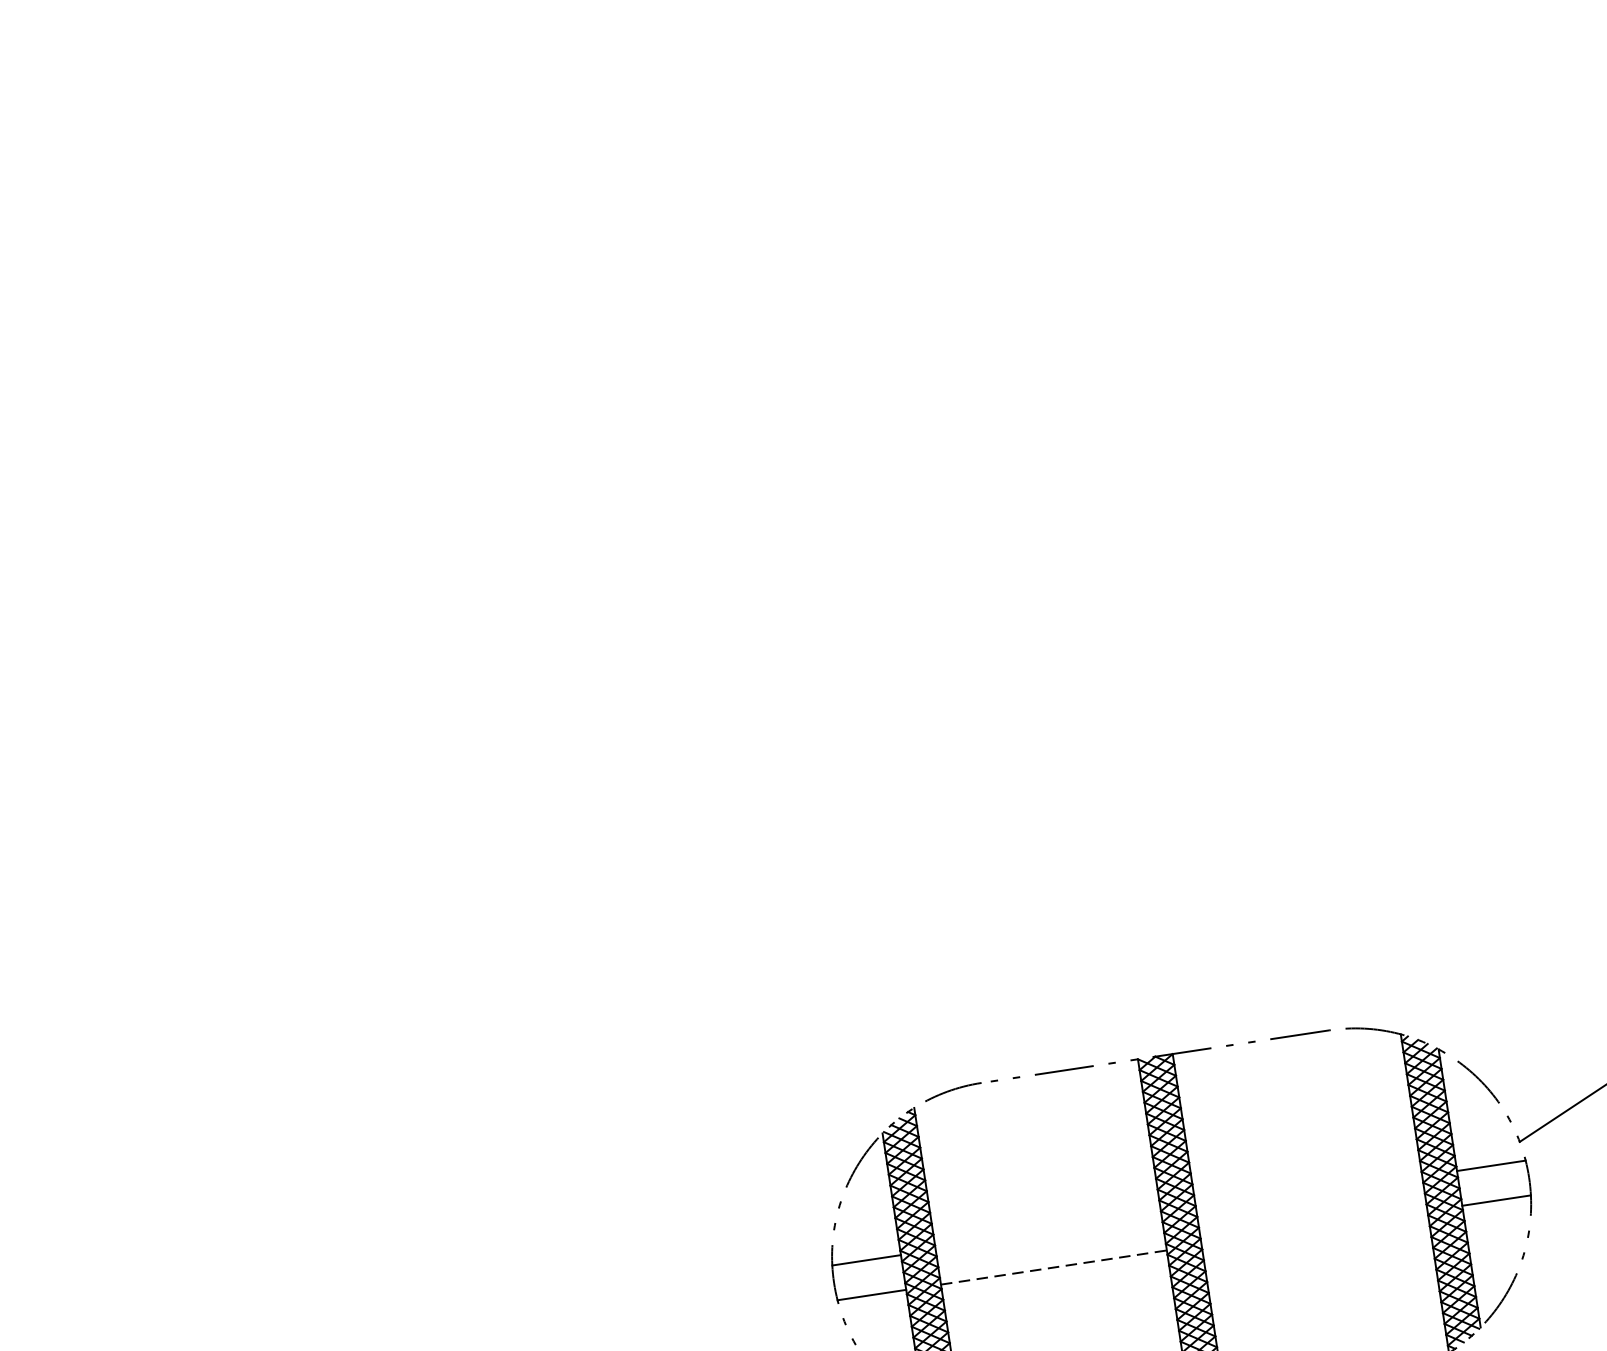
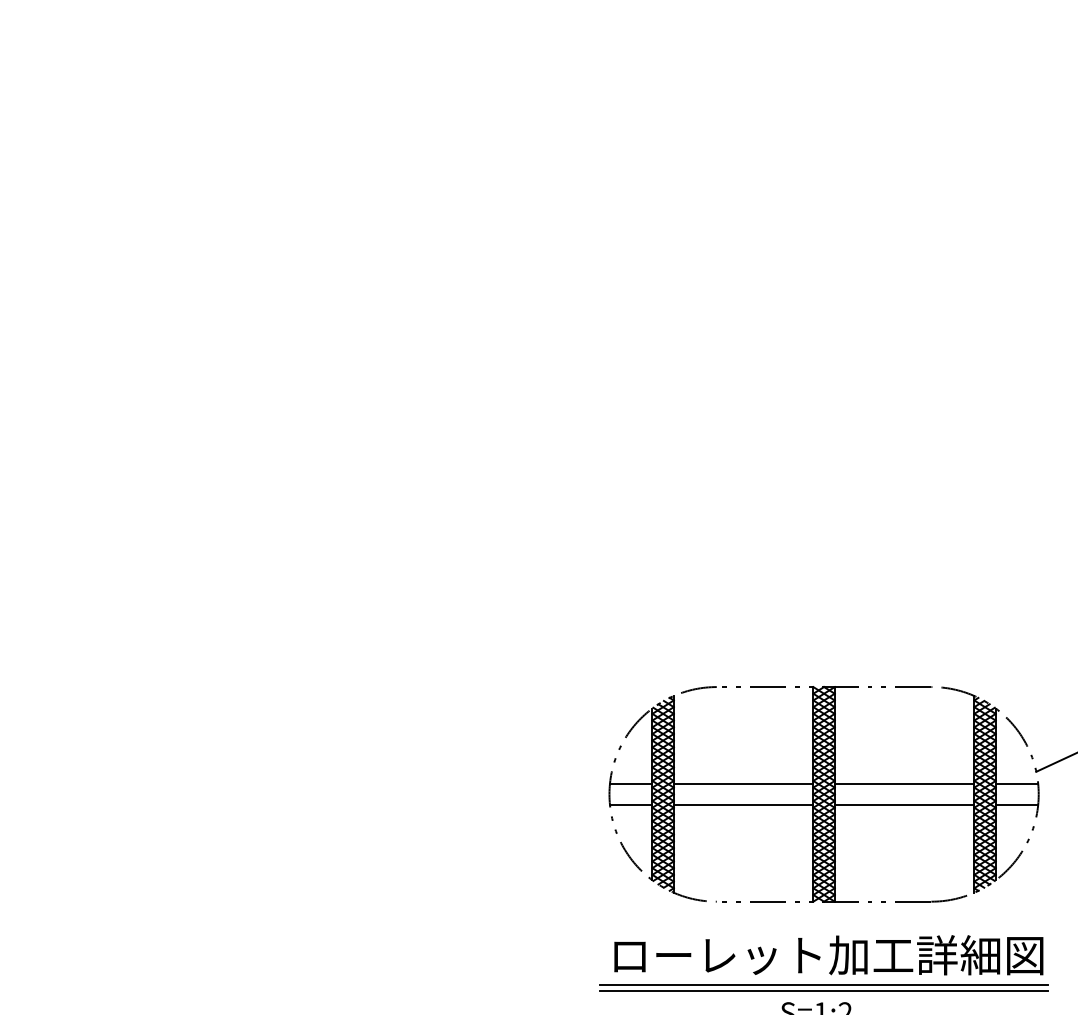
line: (1309, 1193) -> (904, 783), added
line: (1314, 1228) -> (904, 805), added
line: (1048, 1232) -> (743, 783), added
line: (1053, 1268) -> (743, 805), dashed -> solid

